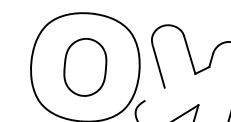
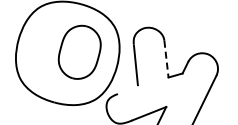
line: (189, 55) -> (166, 59), solid -> dashed
part: (84, 66) -> (79, 51), moved

